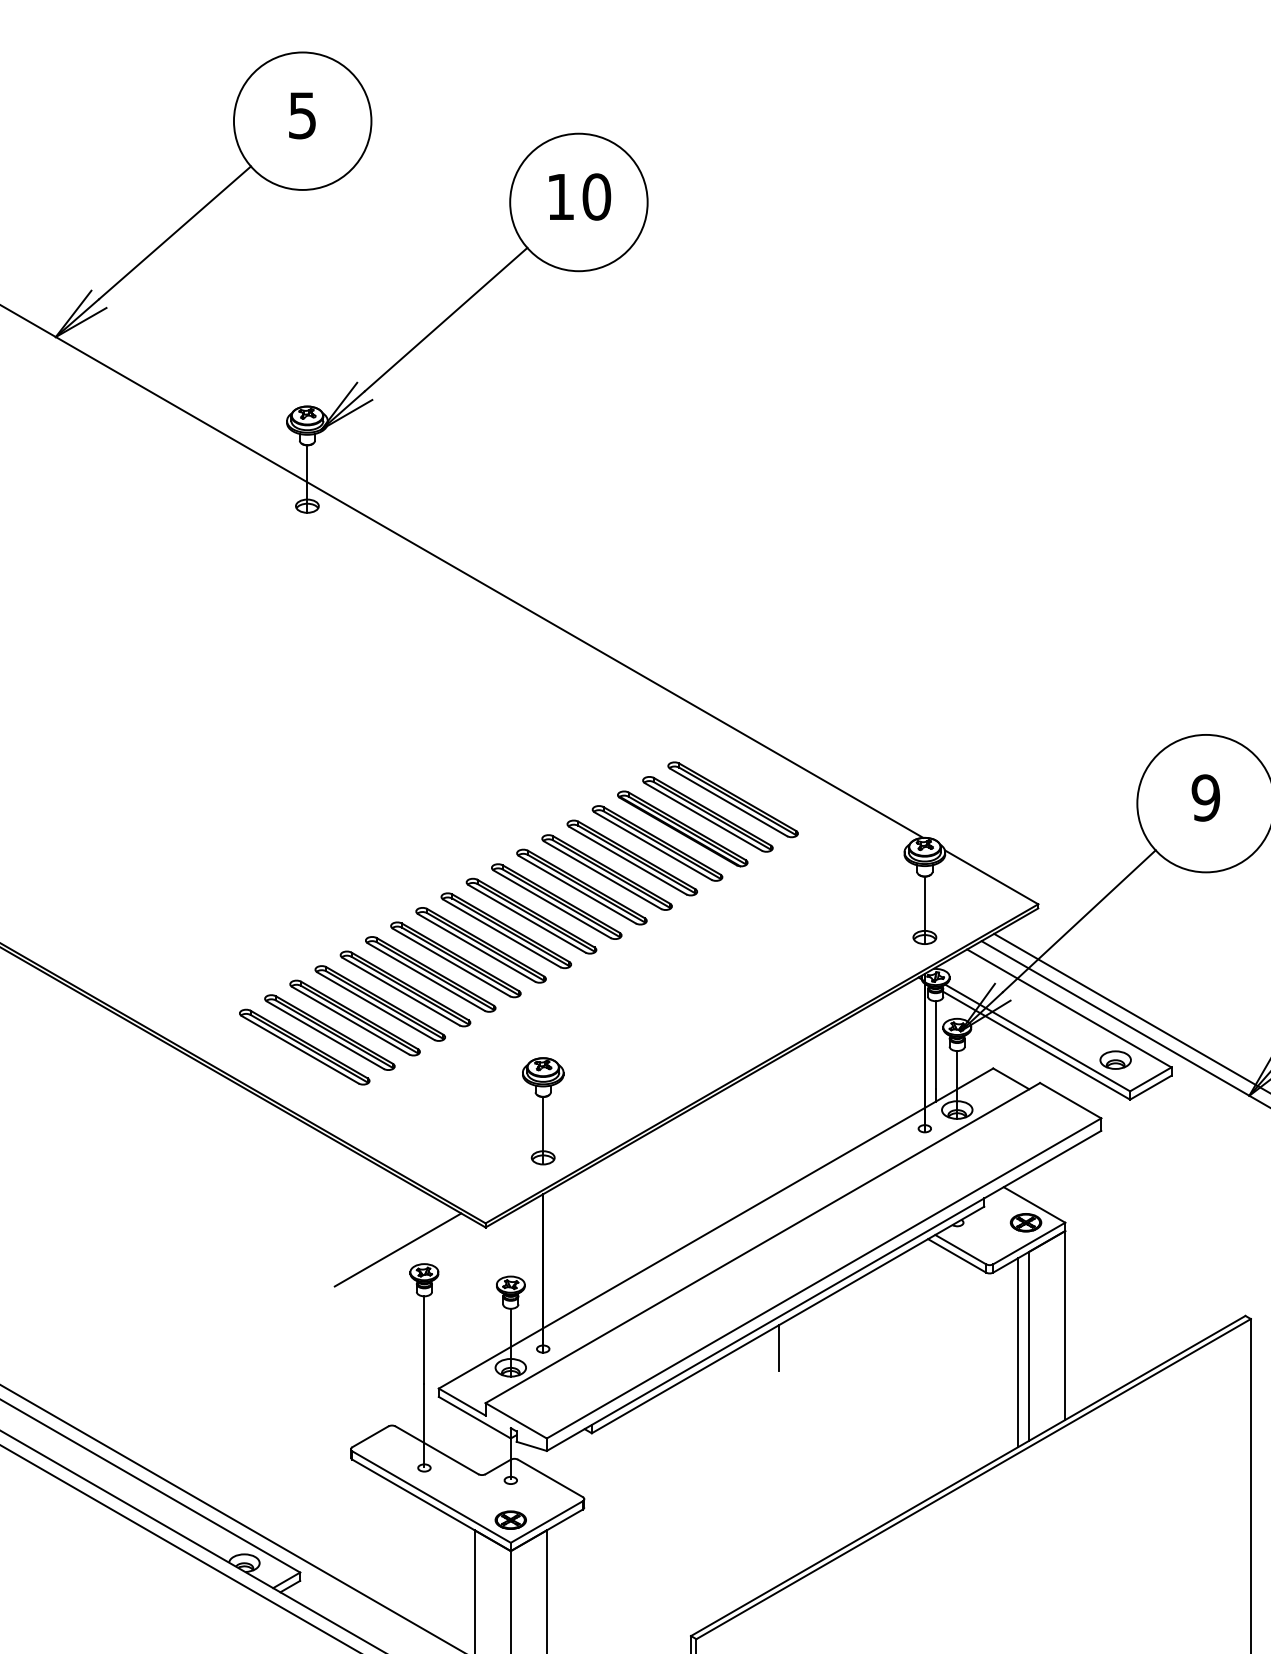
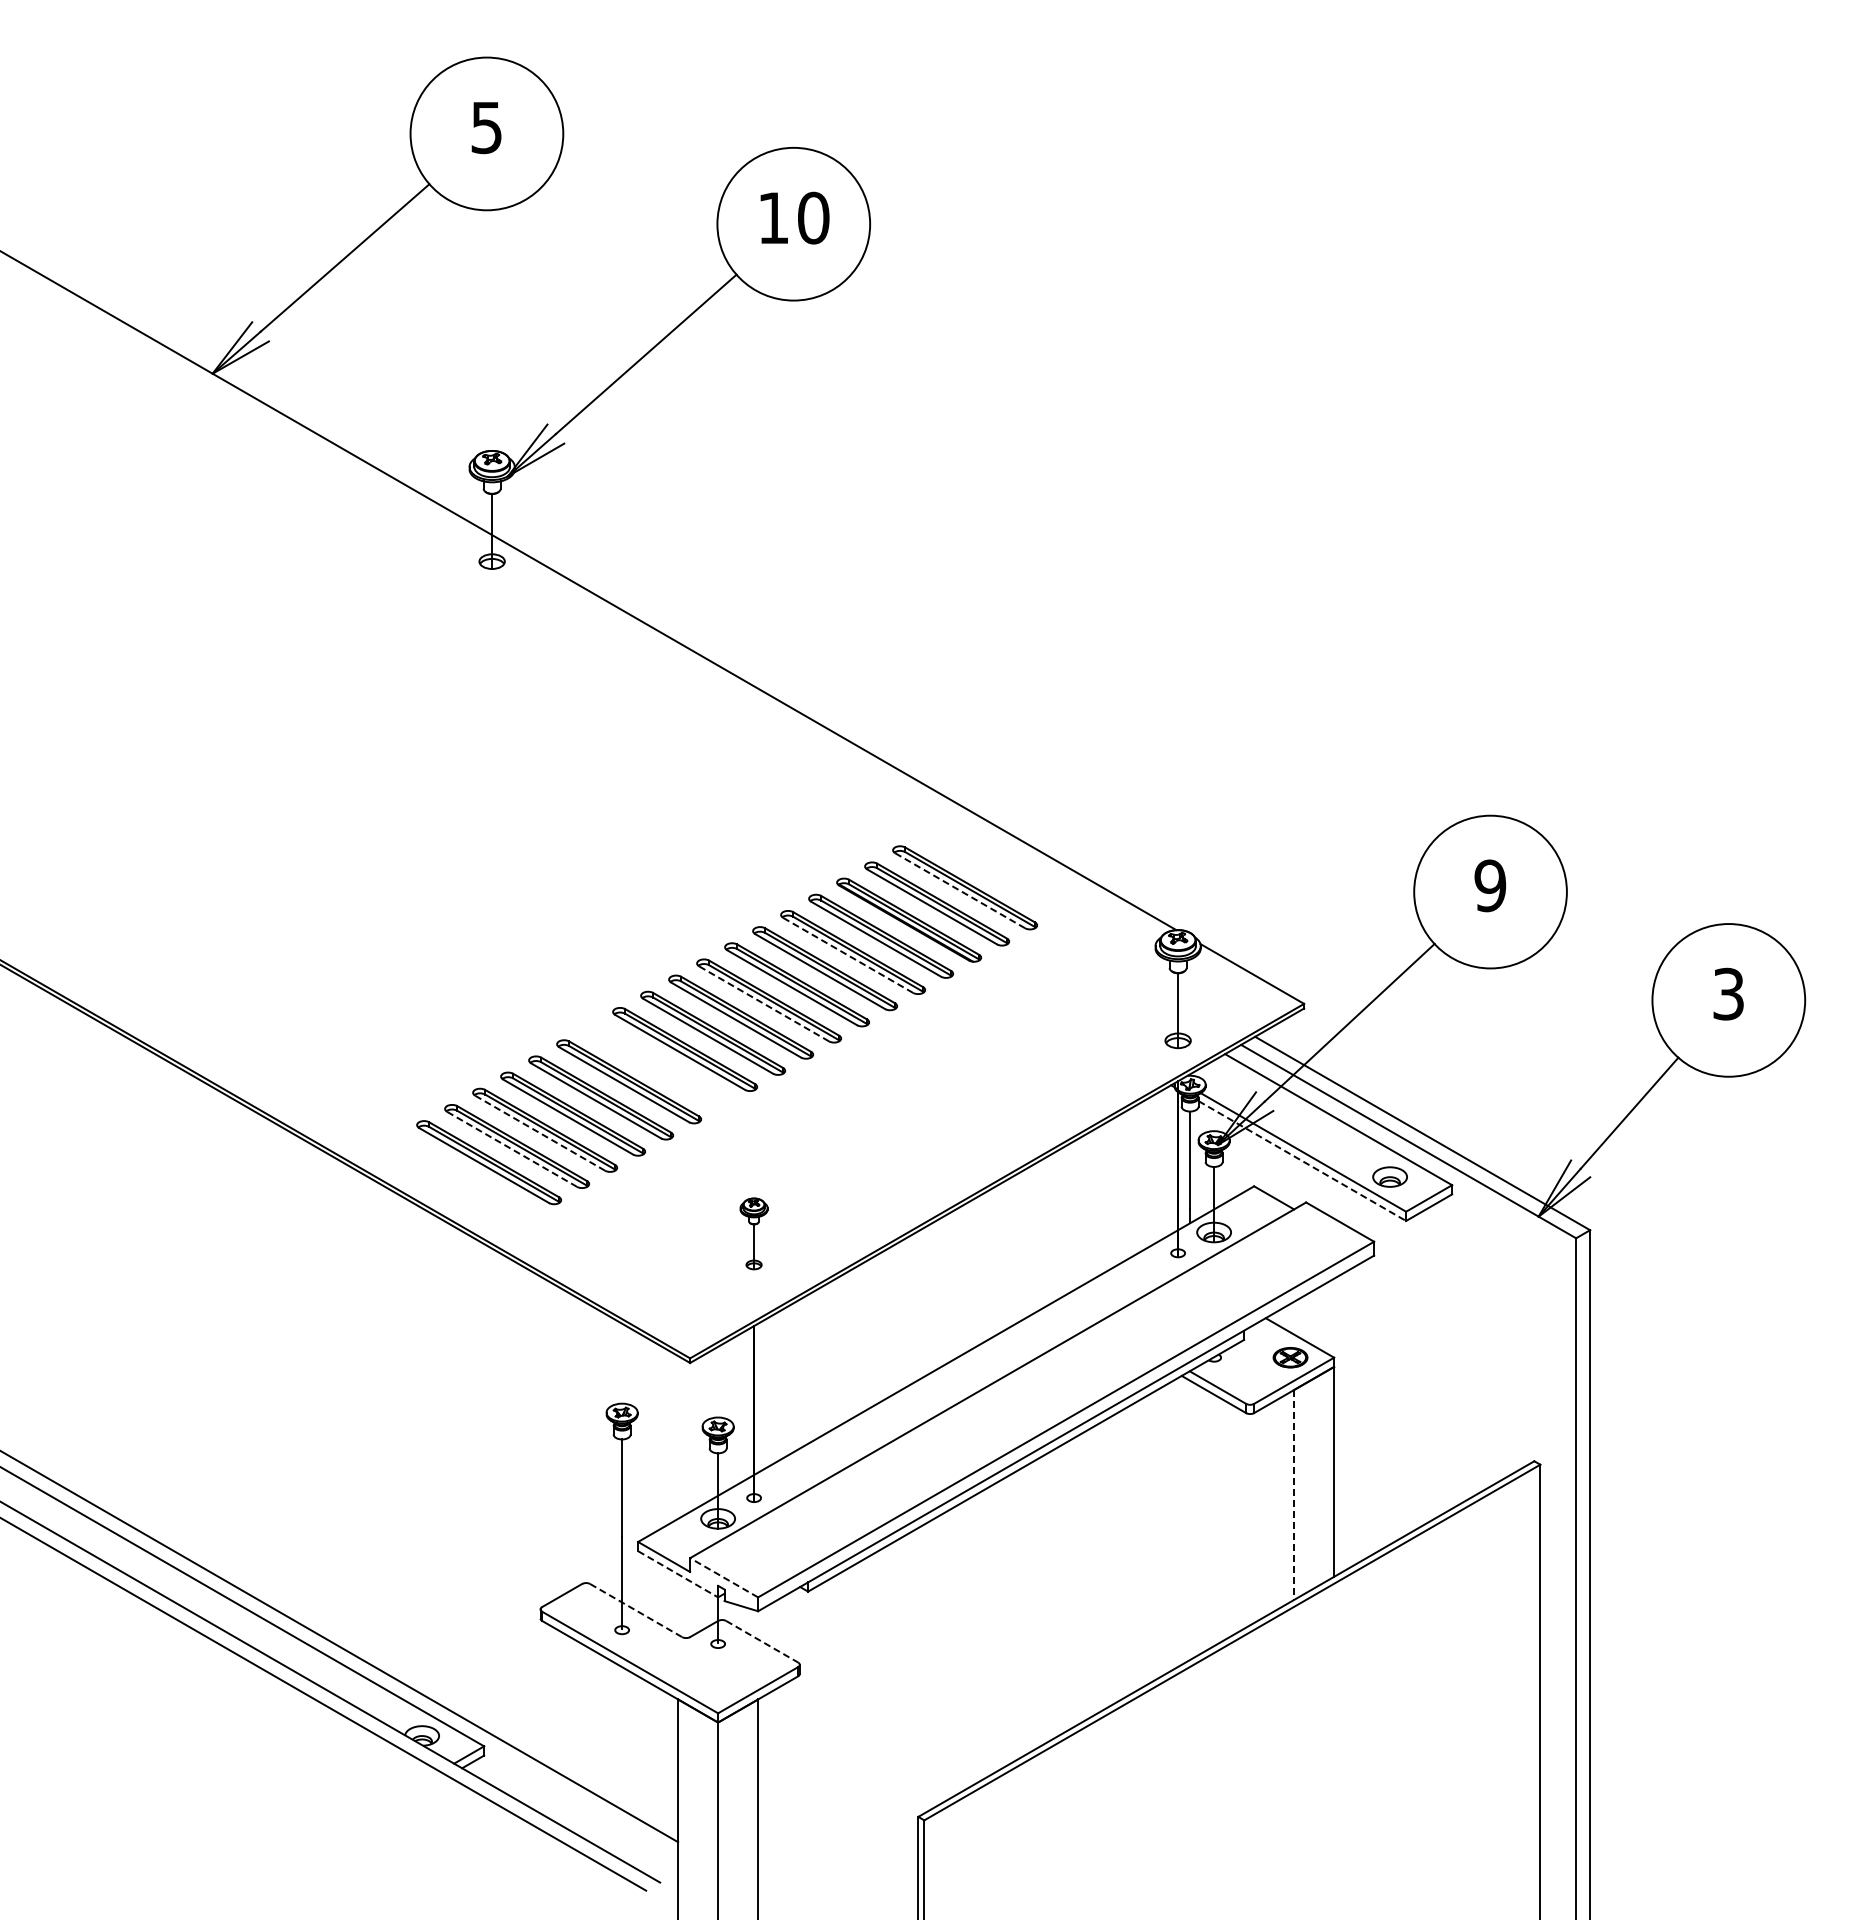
line: (728, 802) -> (959, 890), solid -> dashed
line: (627, 860) -> (847, 955), solid -> dashed
line: (551, 903) -> (763, 1003), solid -> dashed
part: (455, 959) -> (656, 1065), removed
line: (350, 1020) -> (539, 1132), solid -> dashed
line: (324, 1035) -> (511, 1149), solid -> dashed
line: (1036, 1046) -> (1302, 1161), solid -> dashed
part: (542, 1110) -> (753, 1233), size x0.6
line: (397, 1249) -> (592, 1387), removed
line: (1029, 1345) -> (1294, 1494), solid -> dashed
line: (778, 1347) -> (1015, 1496), removed
line: (1018, 1352) -> (1282, 1501), removed
line: (475, 1417) -> (678, 1574), solid -> dashed
line: (515, 1420) -> (723, 1577), solid -> dashed
line: (437, 1450) -> (636, 1610), solid -> dashed
line: (550, 1478) -> (762, 1641), solid -> dashed
part: (510, 1519) -> (717, 1687), removed

